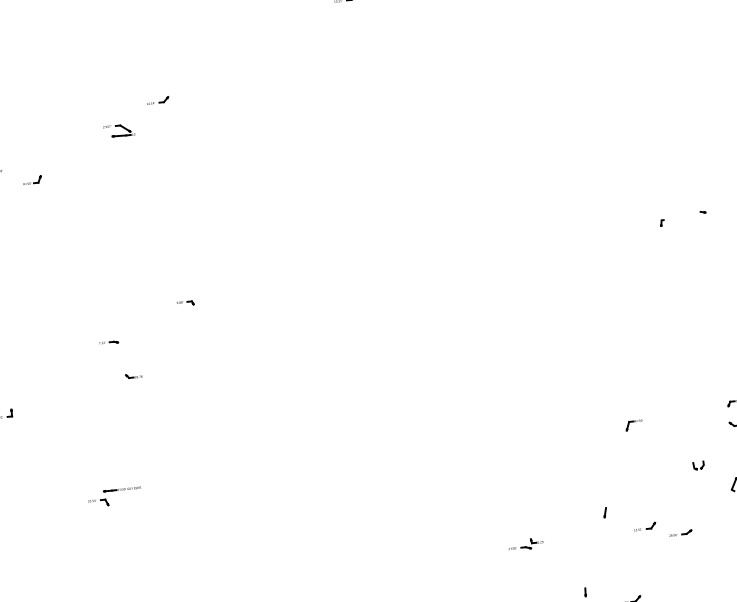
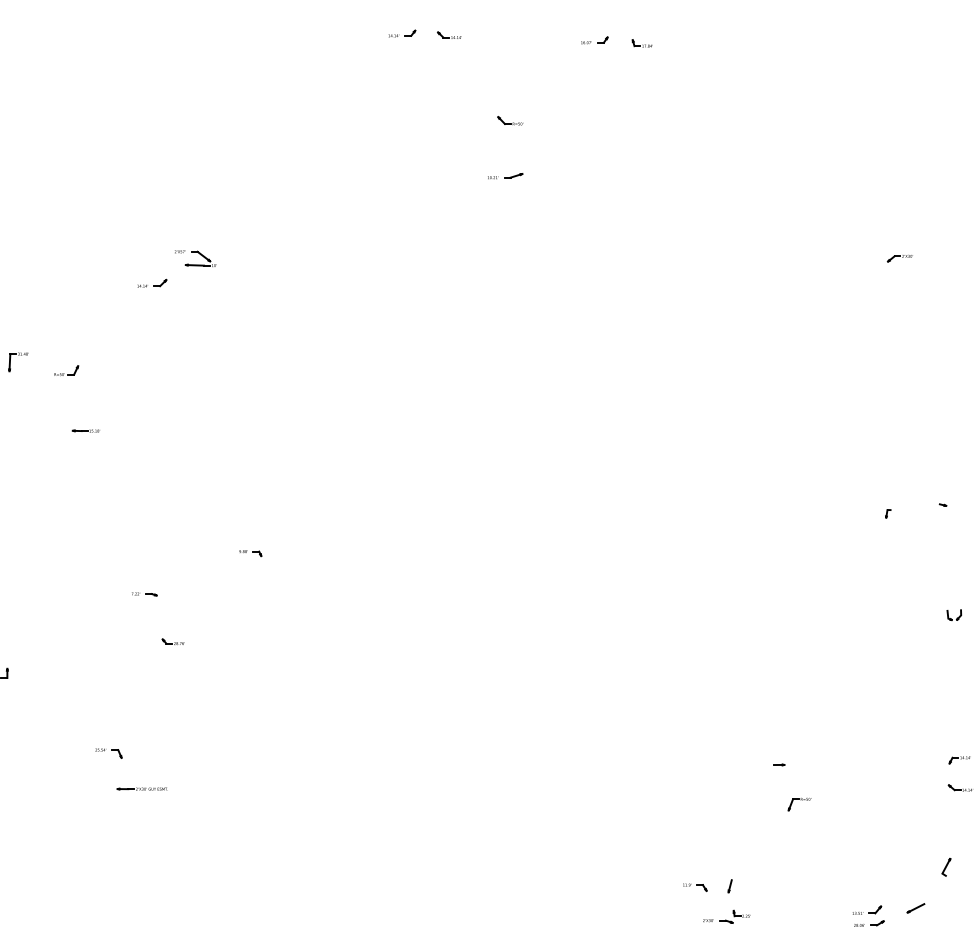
part: (650, 29) -> (899, 258), added
part: (157, 100) -> (152, 282), moved
part: (119, 130) -> (195, 258), moved
part: (51, 223) -> (85, 430), added
part: (600, 420) -> (779, 764), added
part: (634, 425) -> (799, 804), moved
part: (698, 465) -> (953, 614), moved
part: (98, 502) -> (108, 753), moved
part: (604, 512) -> (729, 886), moved
line: (714, 518) -> (915, 908), added
part: (546, 519) -> (695, 887), added
part: (645, 526) -> (867, 909), moved
part: (525, 544) -> (726, 916), moved

